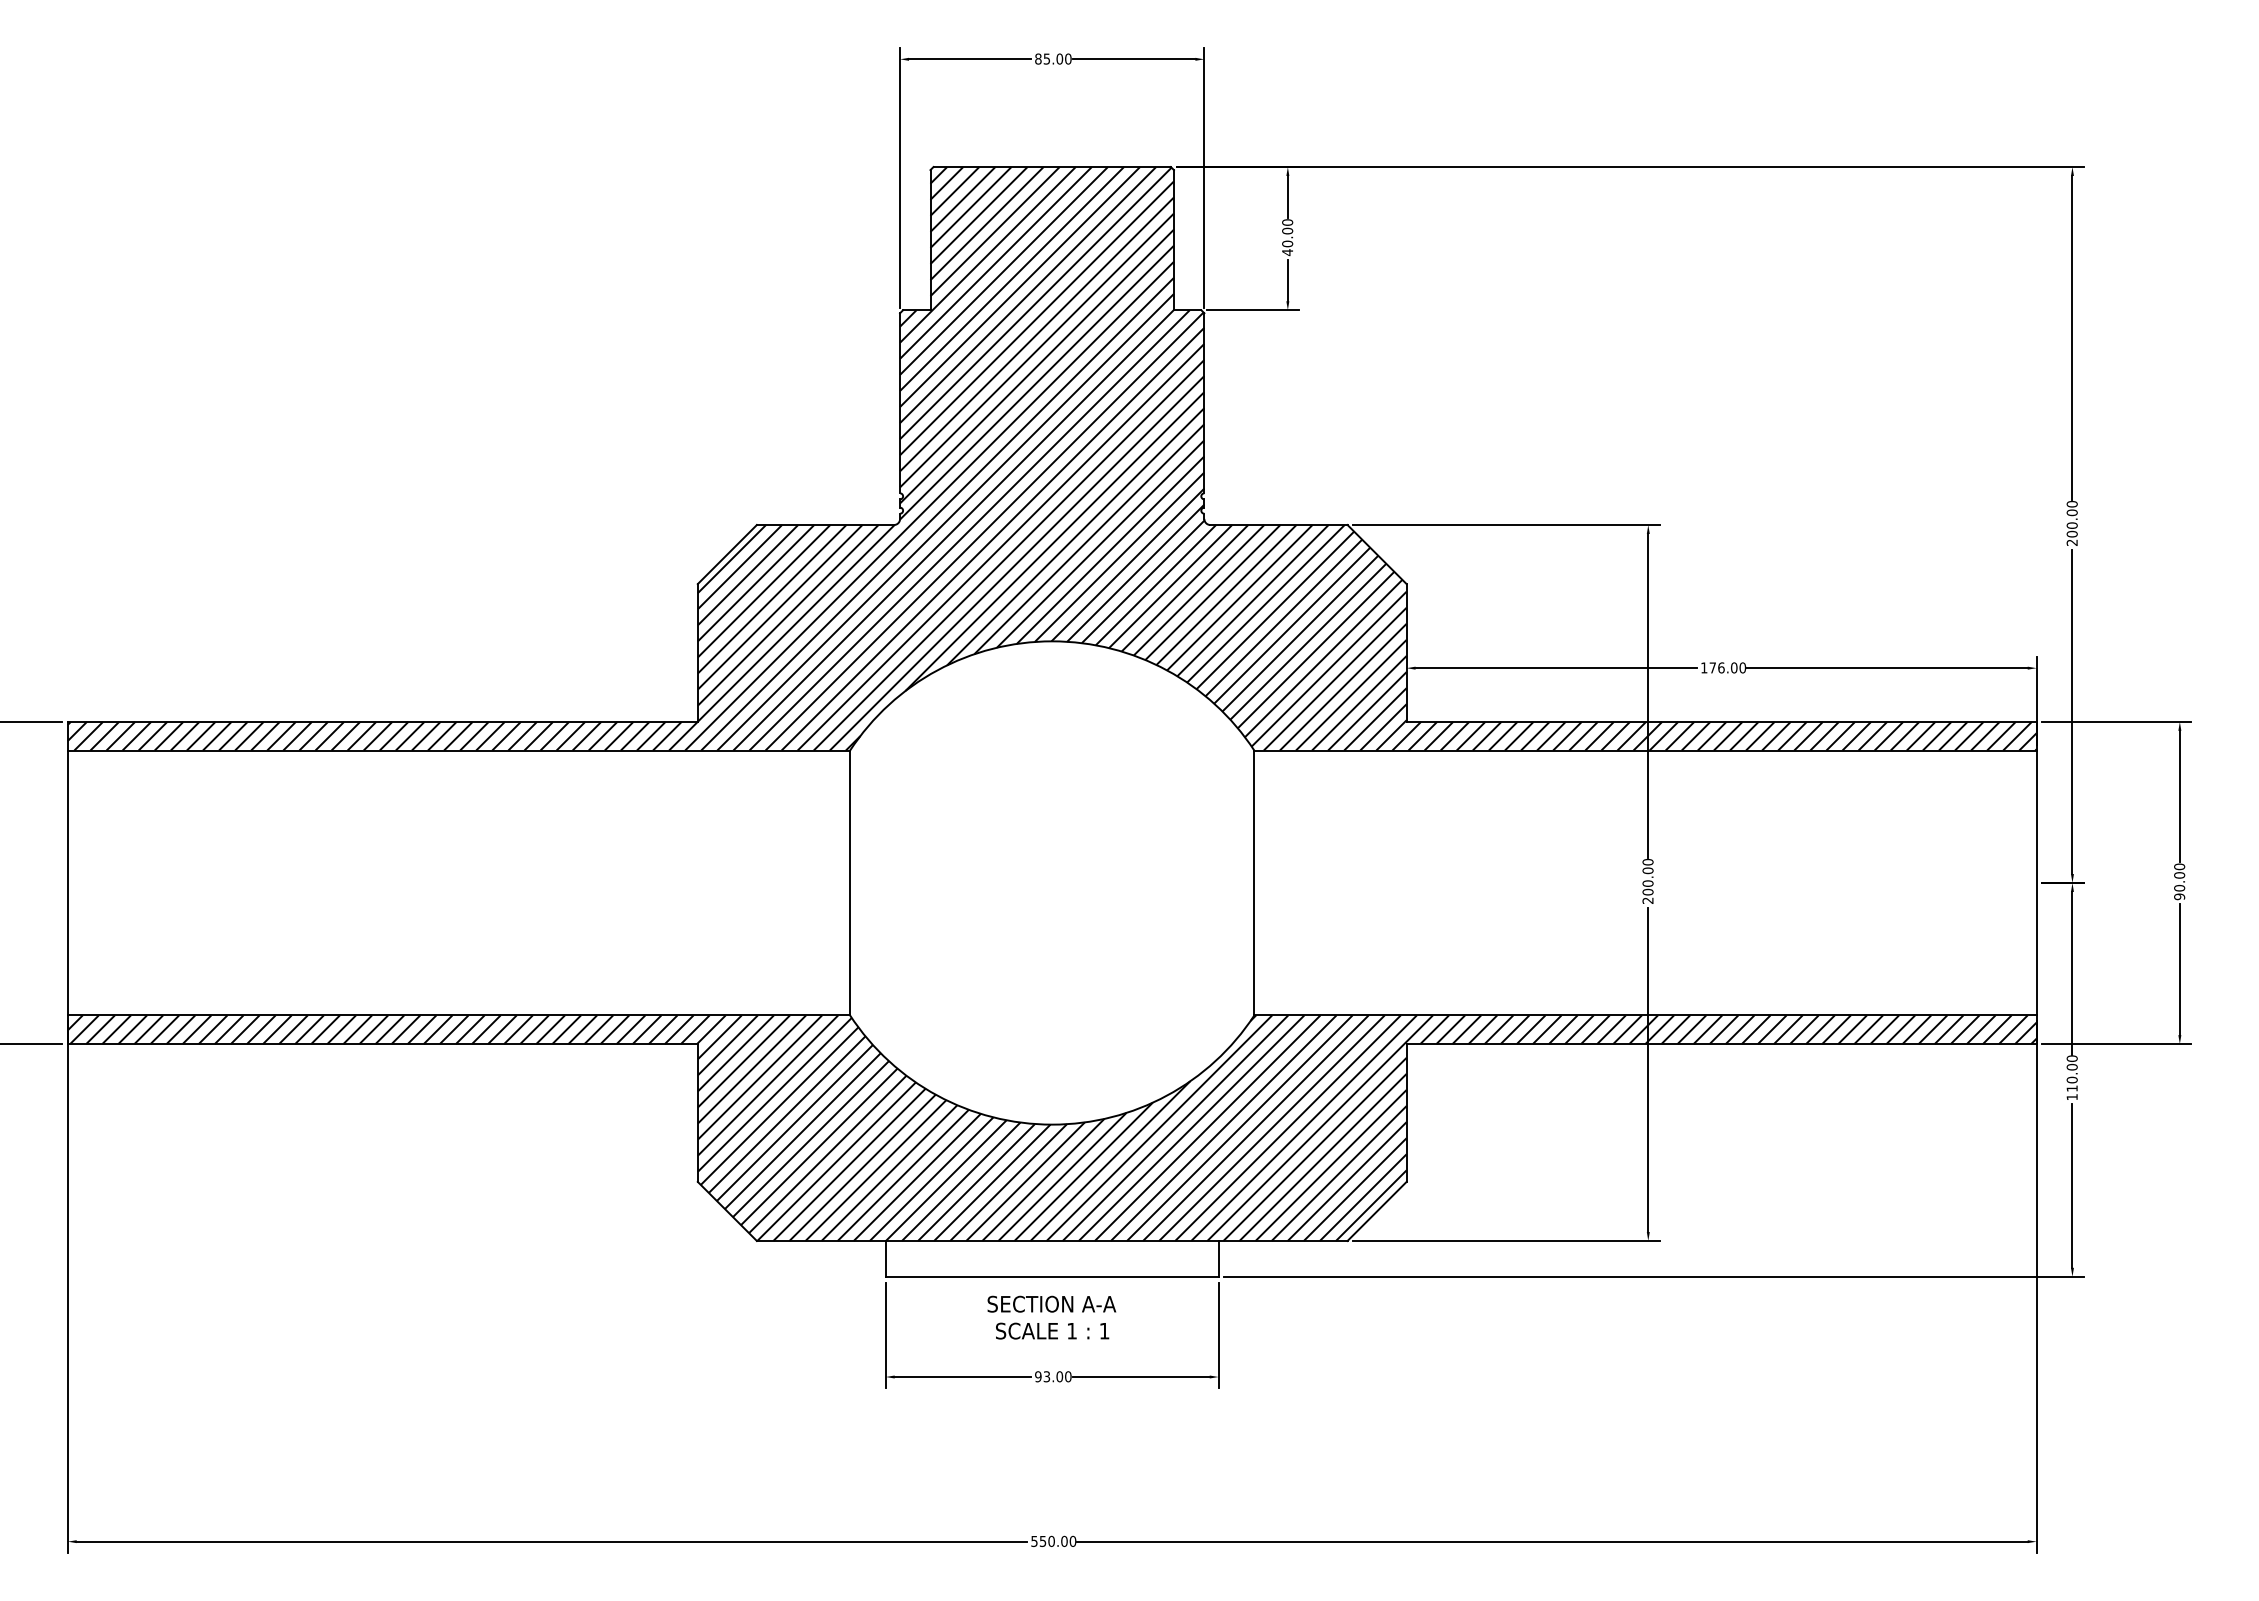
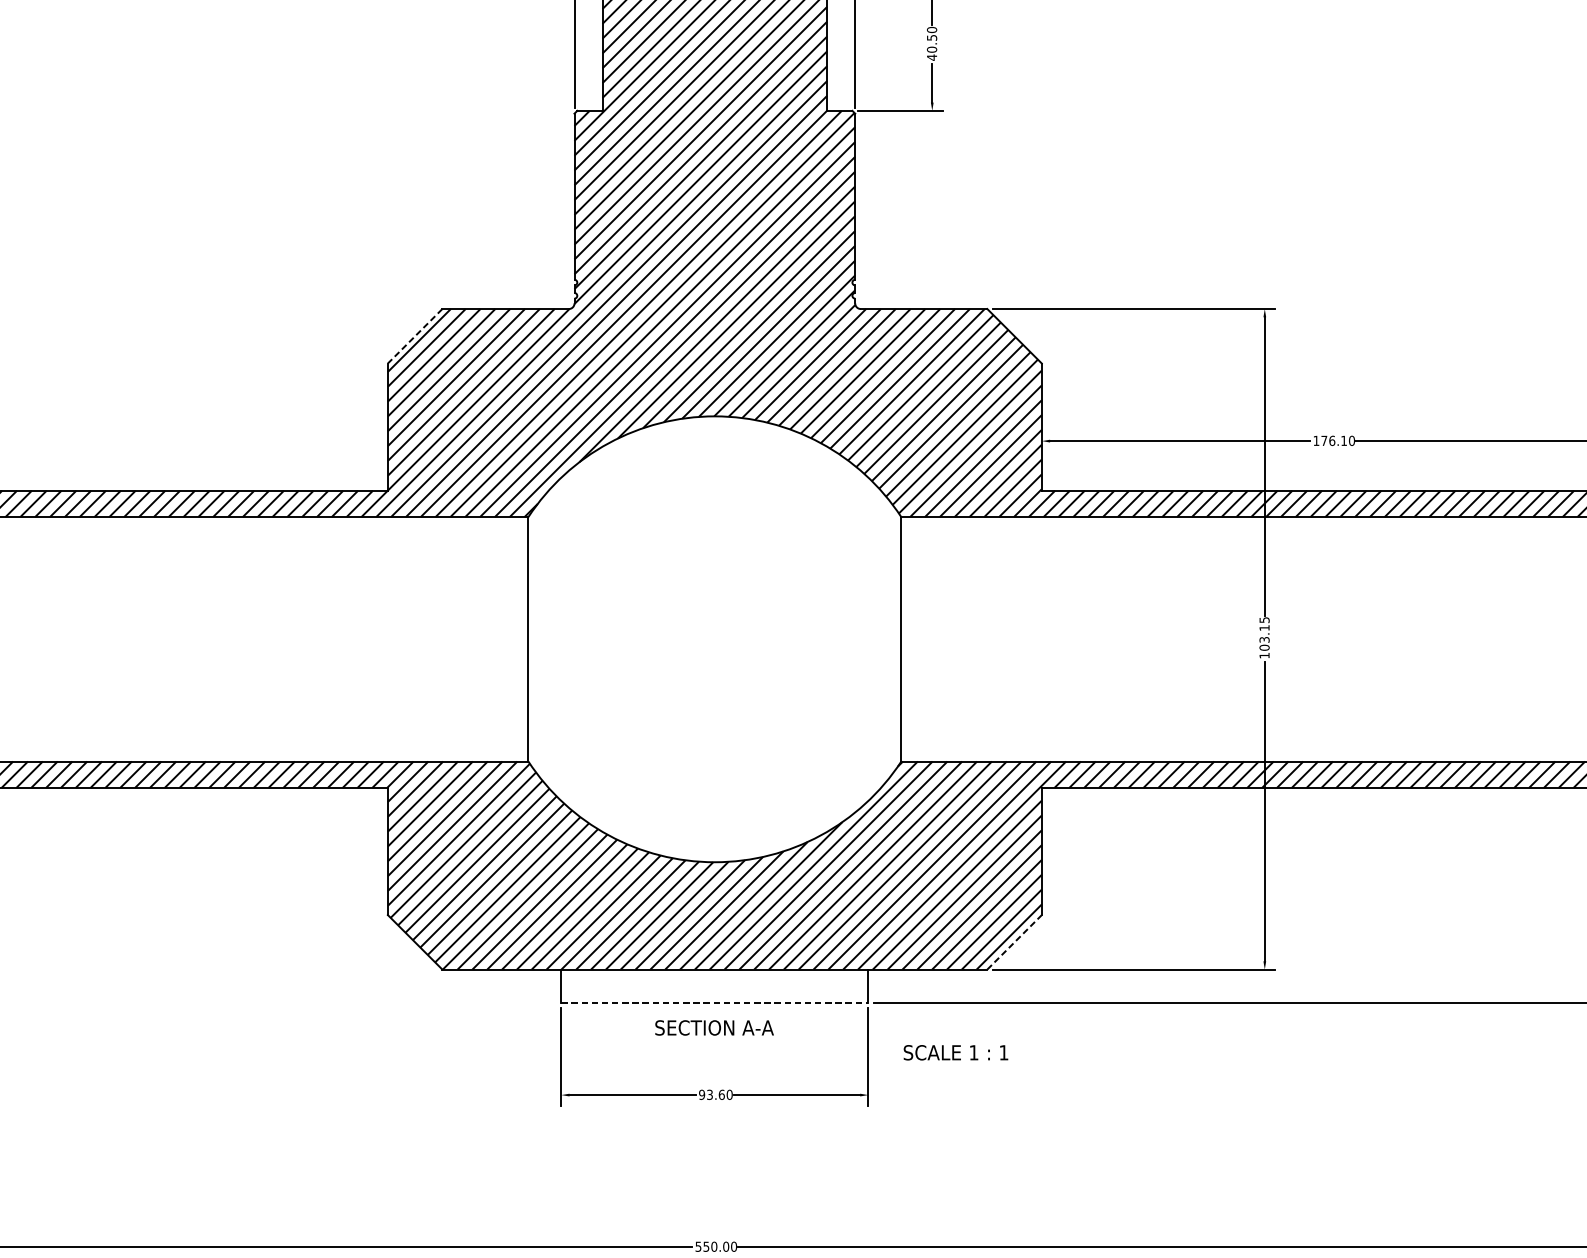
text: (1287, 230) -> (931, 37), 40.00 -> 40.50
line: (727, 554) -> (415, 336), solid -> dashed
text: (1734, 667) -> (1344, 440), 176.00 -> 176.10
text: (1647, 881) -> (1264, 637), 200.00 -> 103.15
line: (1377, 1211) -> (1014, 942), solid -> dashed
line: (1052, 1276) -> (715, 1002), solid -> dashed
text: (1052, 1330) -> (955, 1052), moved
text: (1059, 1376) -> (721, 1094), 93.00 -> 93.60

